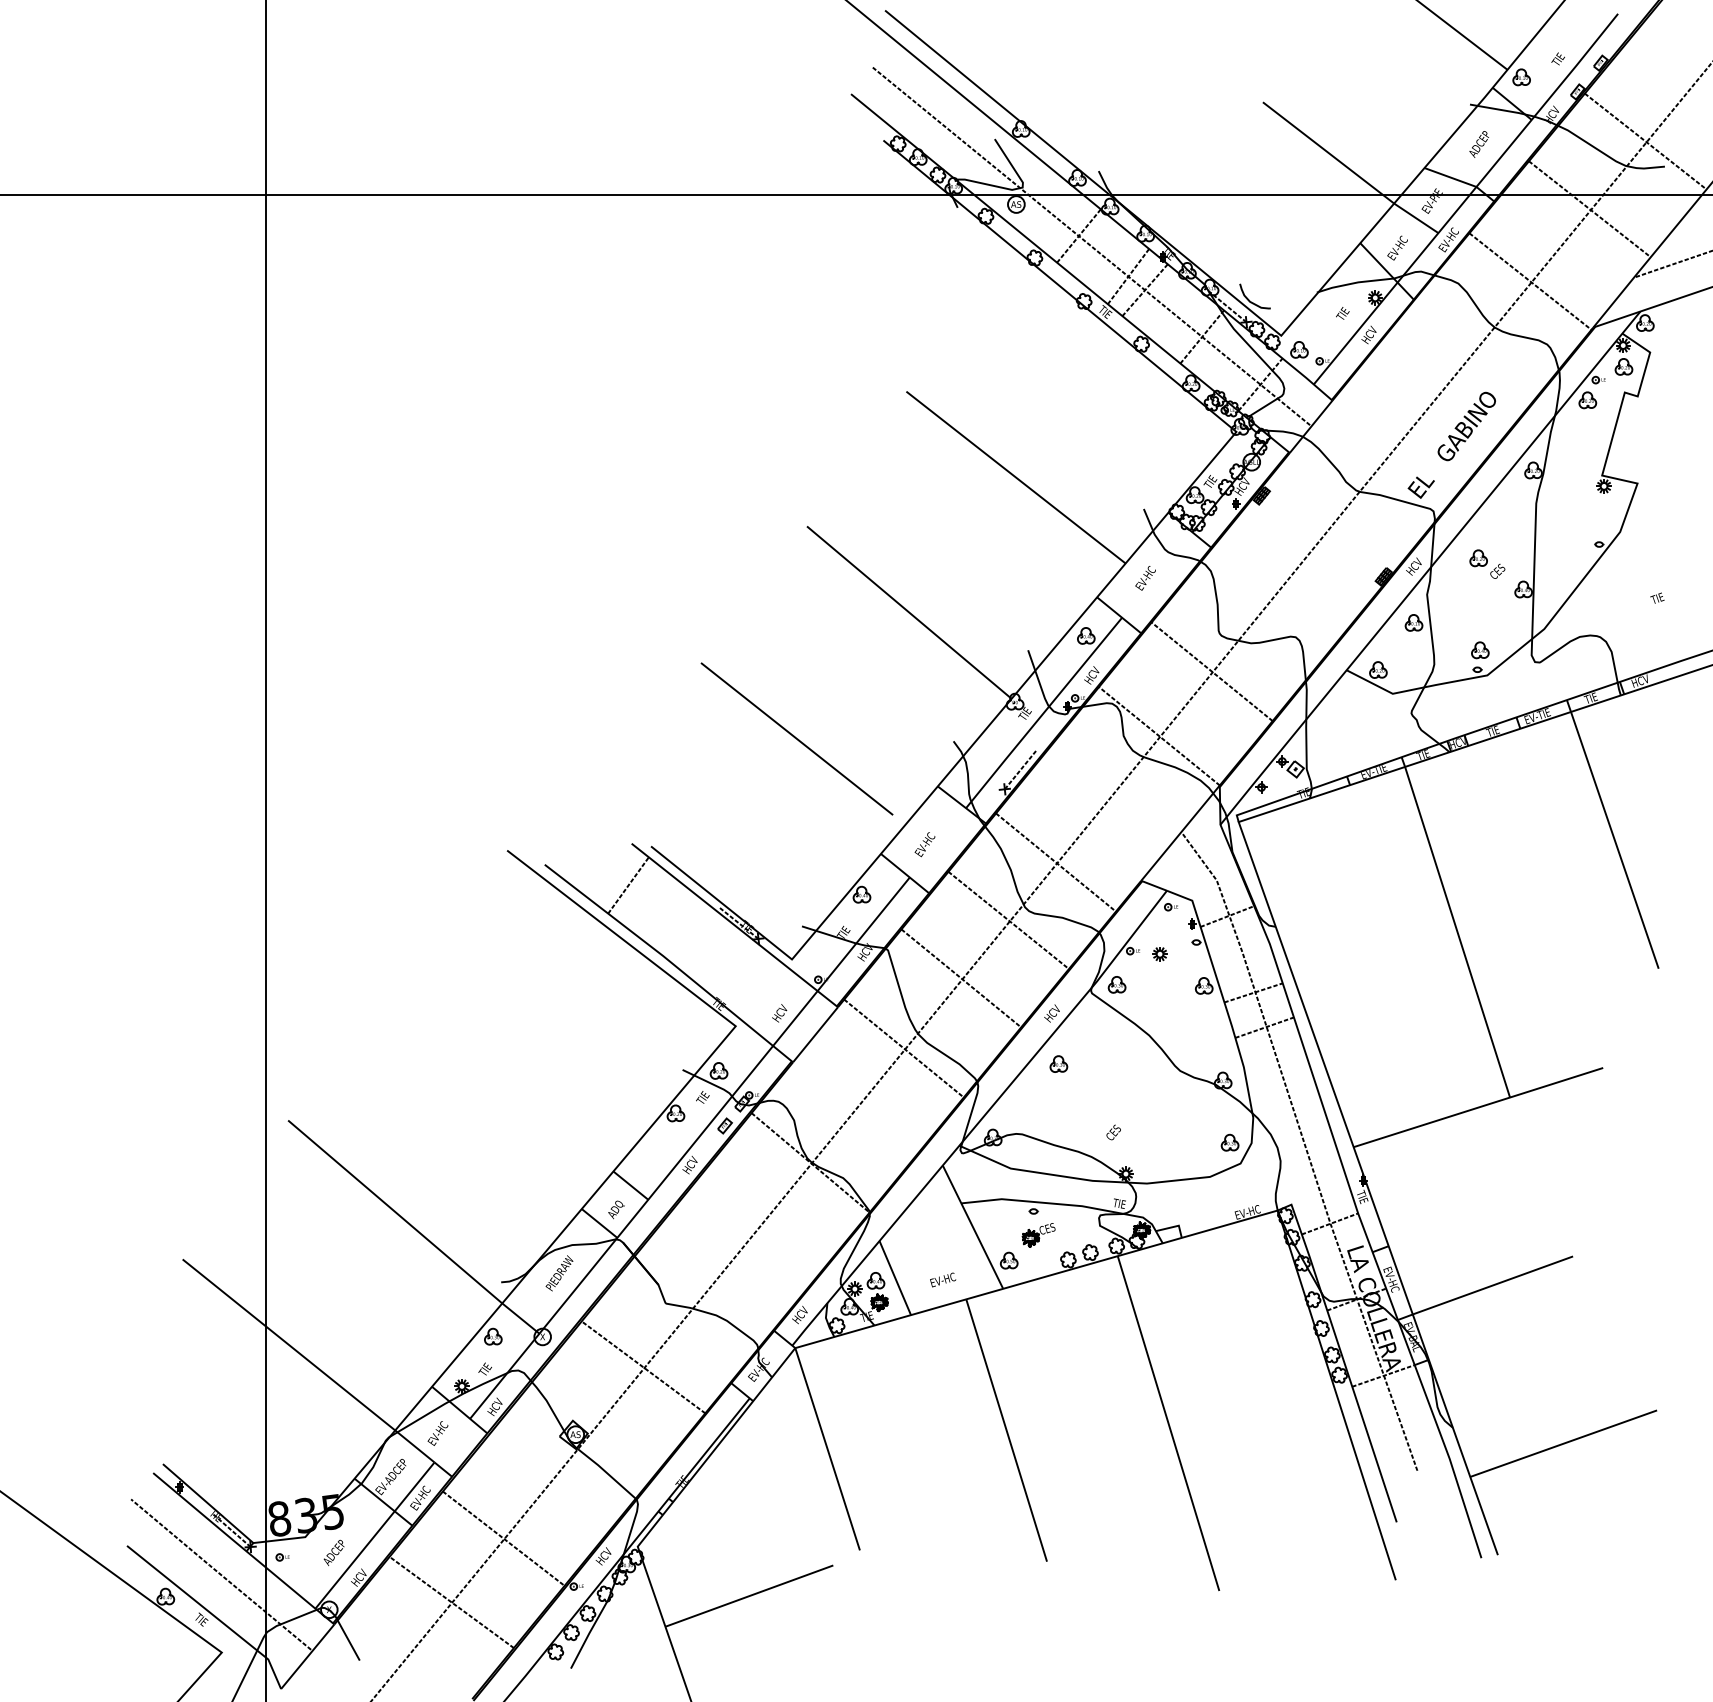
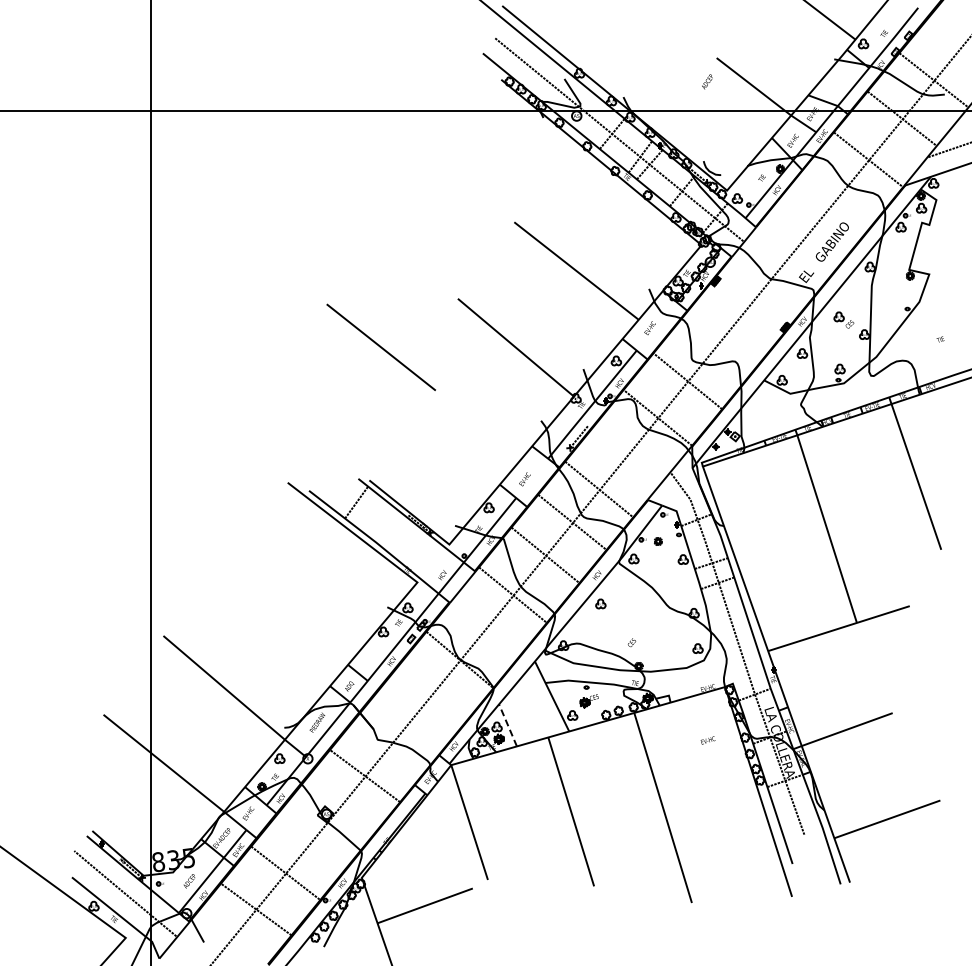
text: (1479, 143) -> (707, 81), moved
line: (795, 737) -> (380, 346), moved
line: (896, 1278) -> (508, 725), solid -> dashed
text: (941, 1280) -> (707, 740), moved

